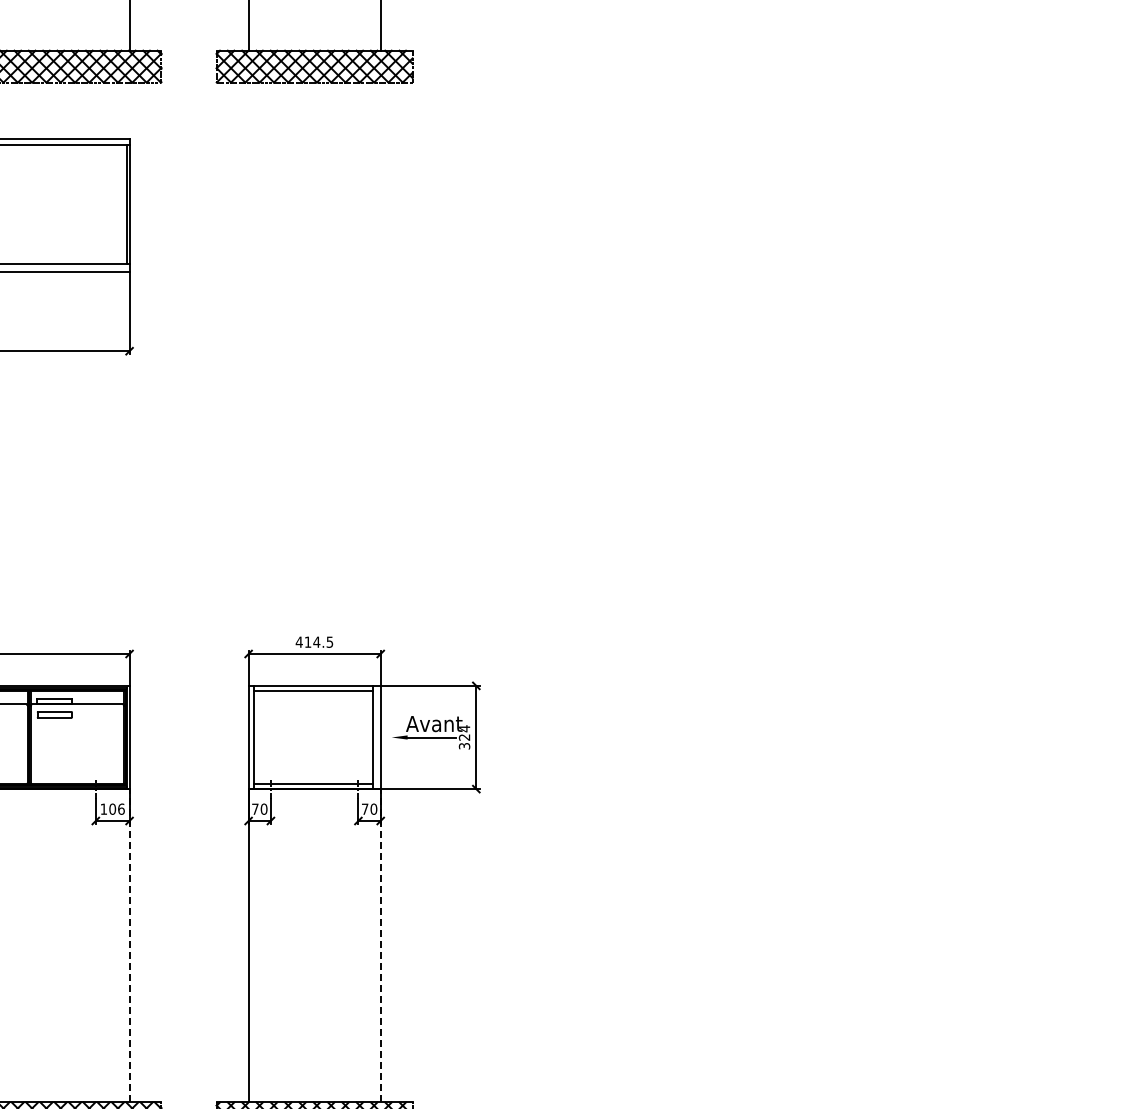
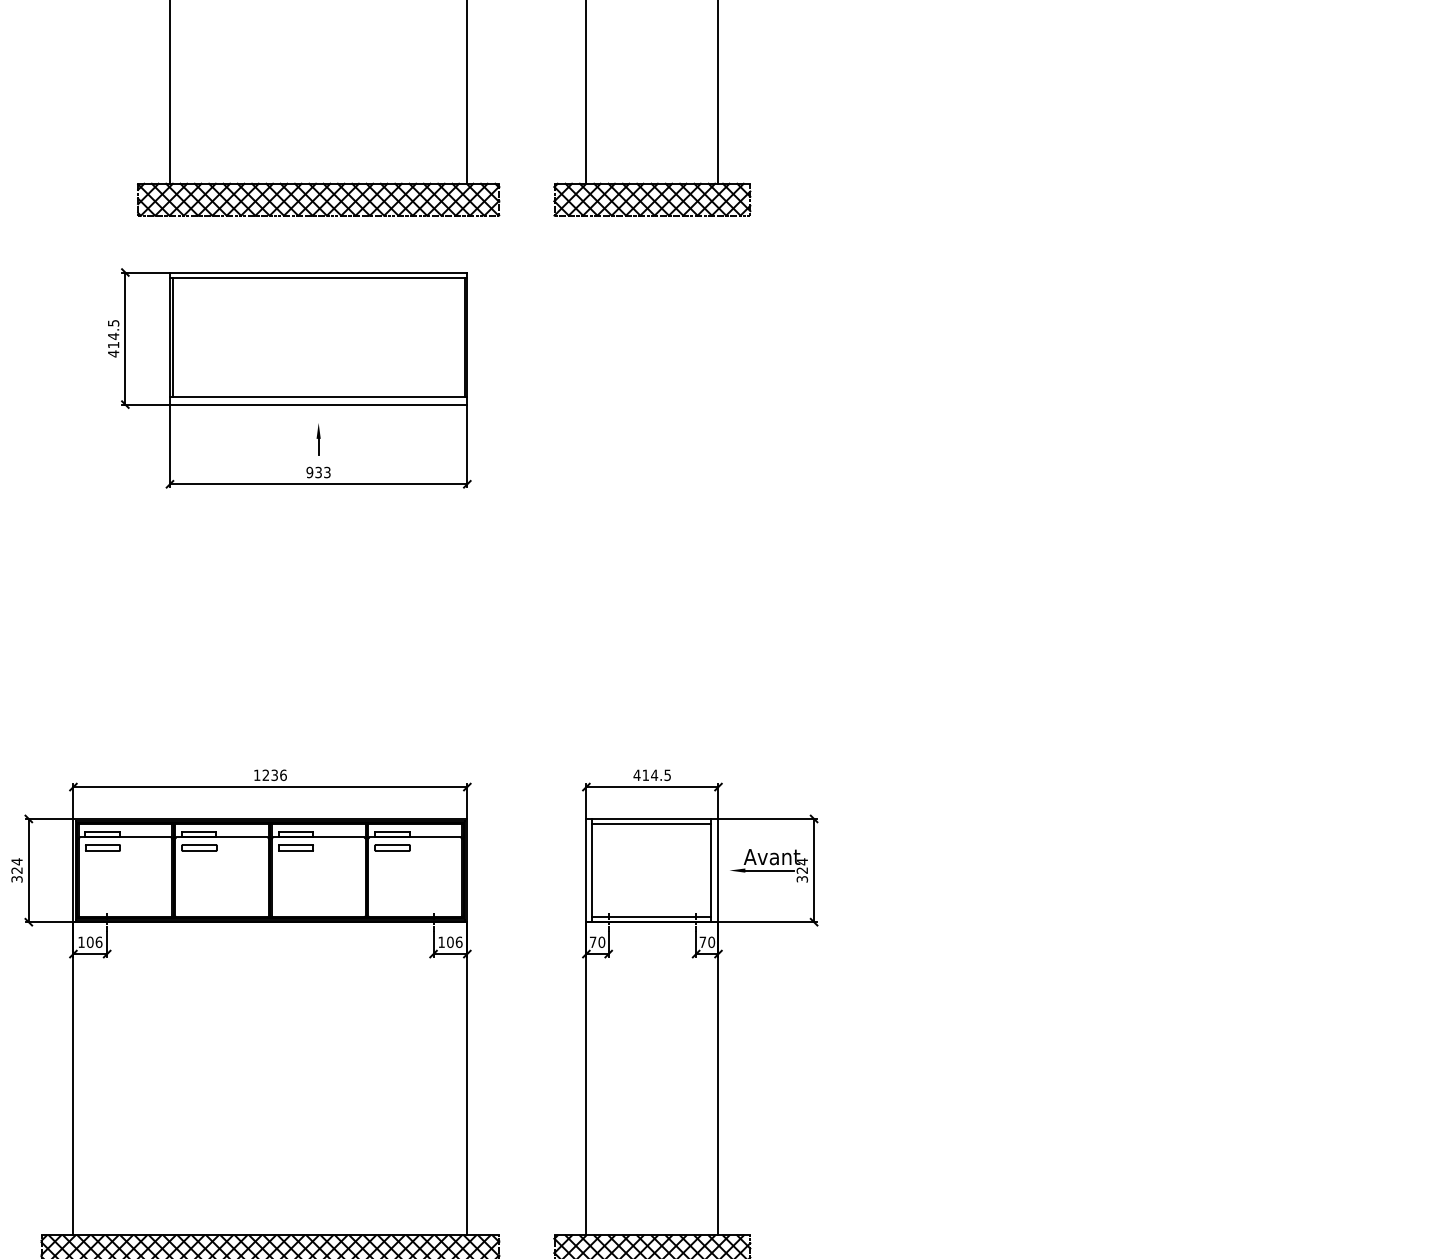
line: (129, 945) -> (467, 1078), dashed -> solid
line: (380, 945) -> (718, 1078), dashed -> solid

